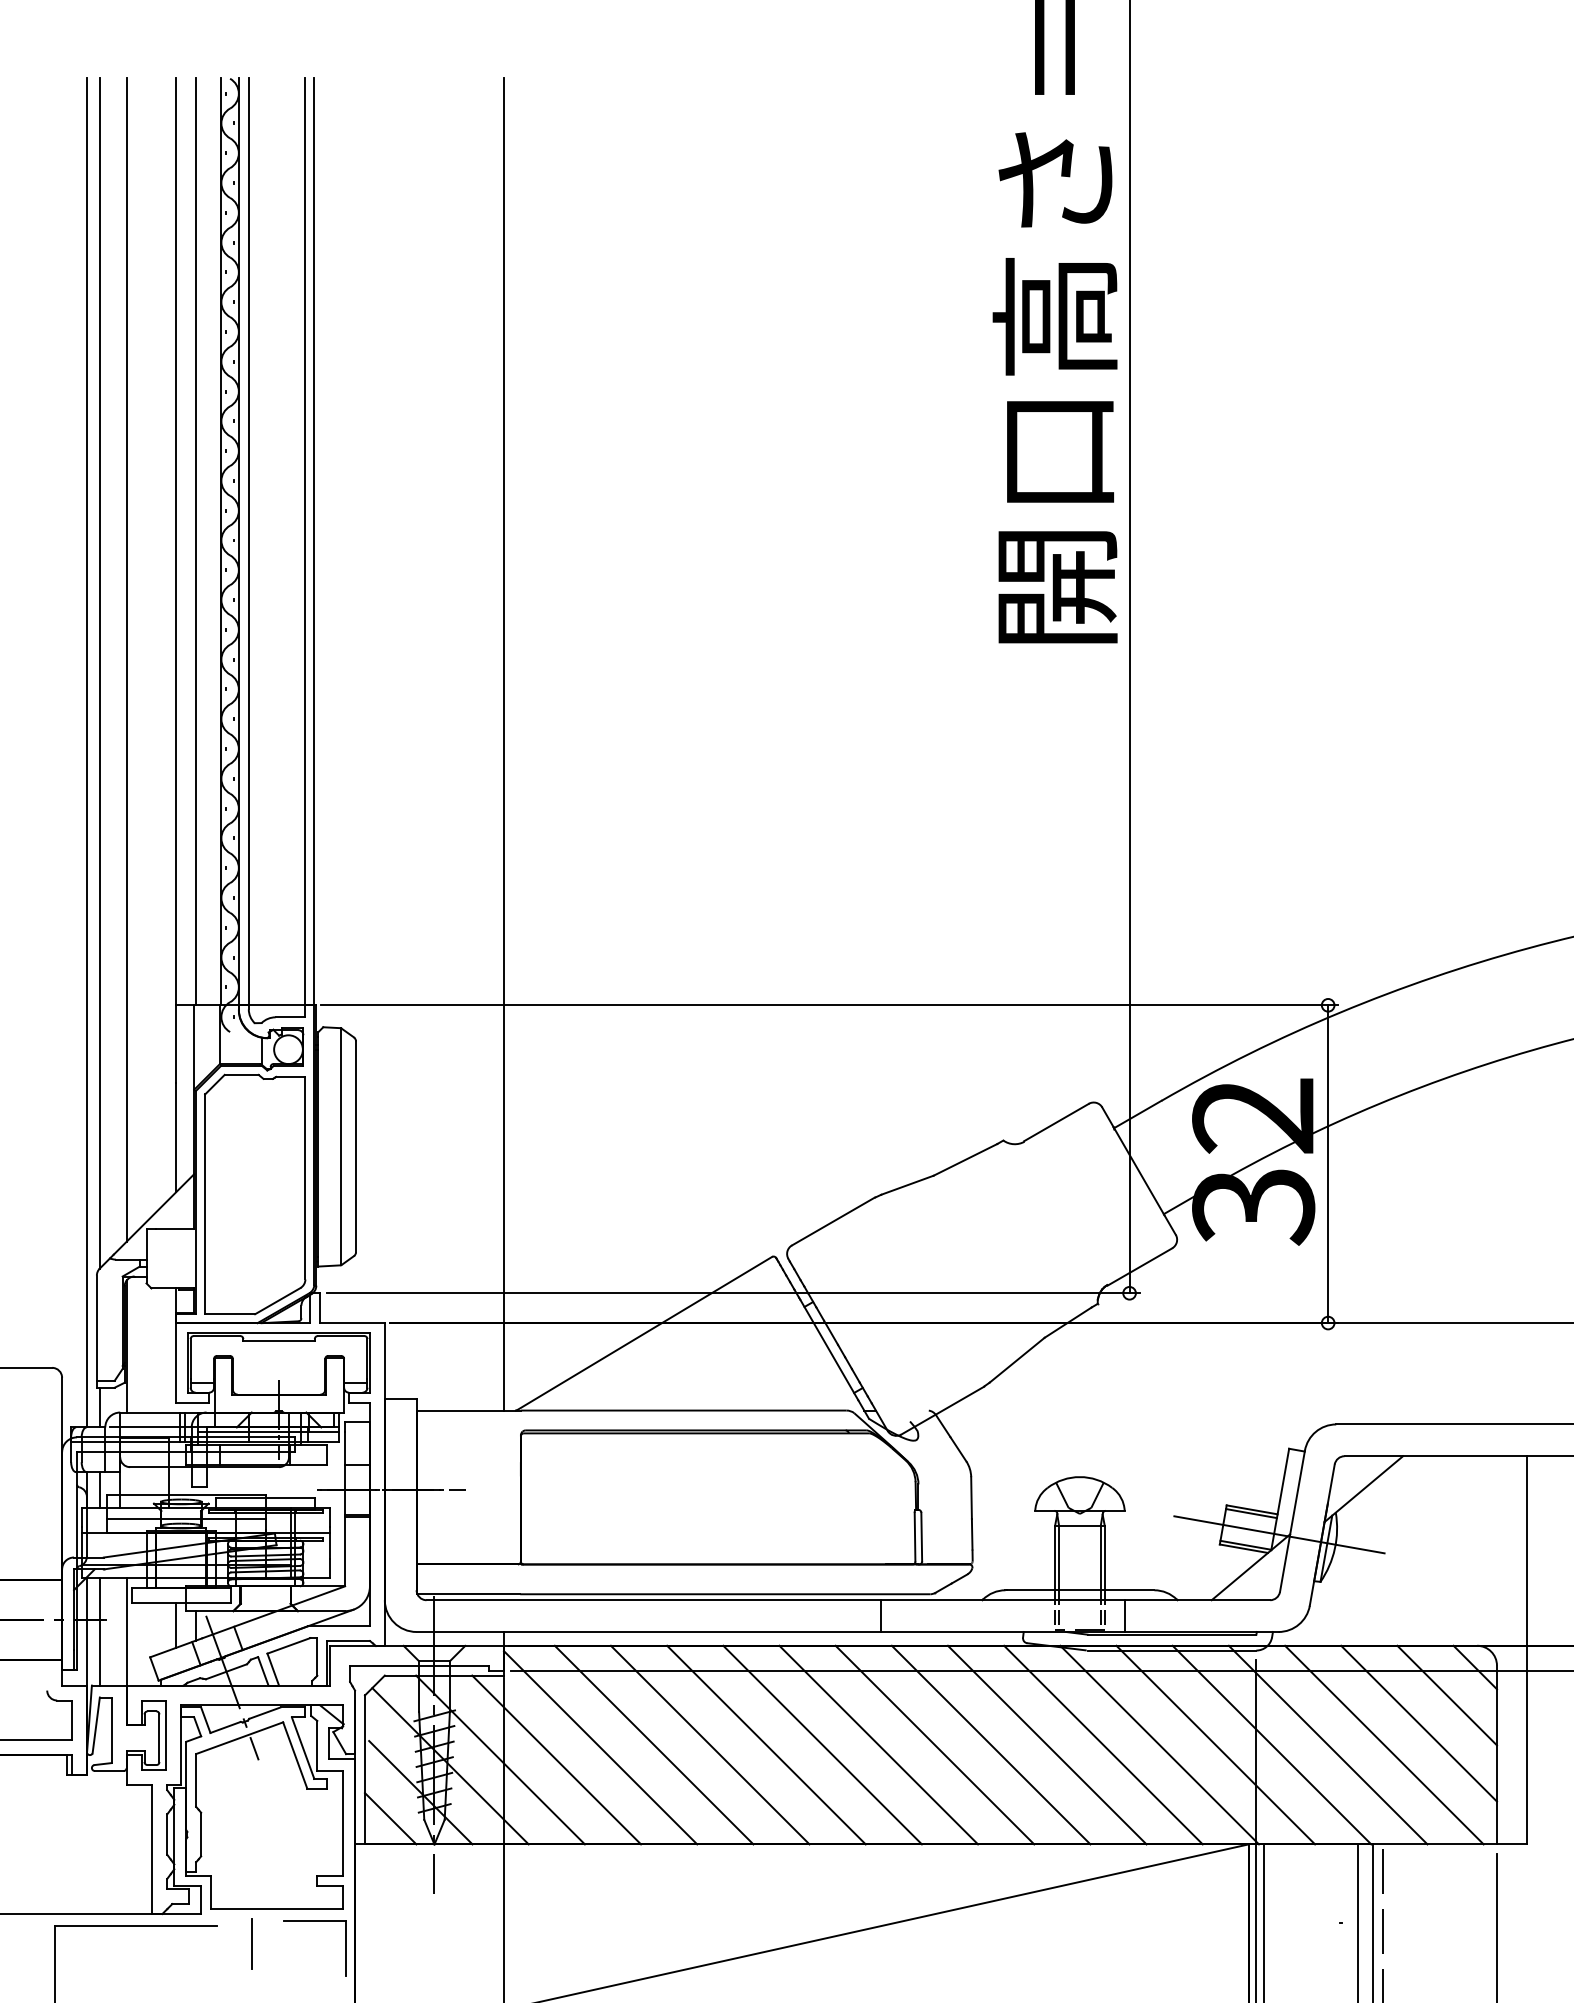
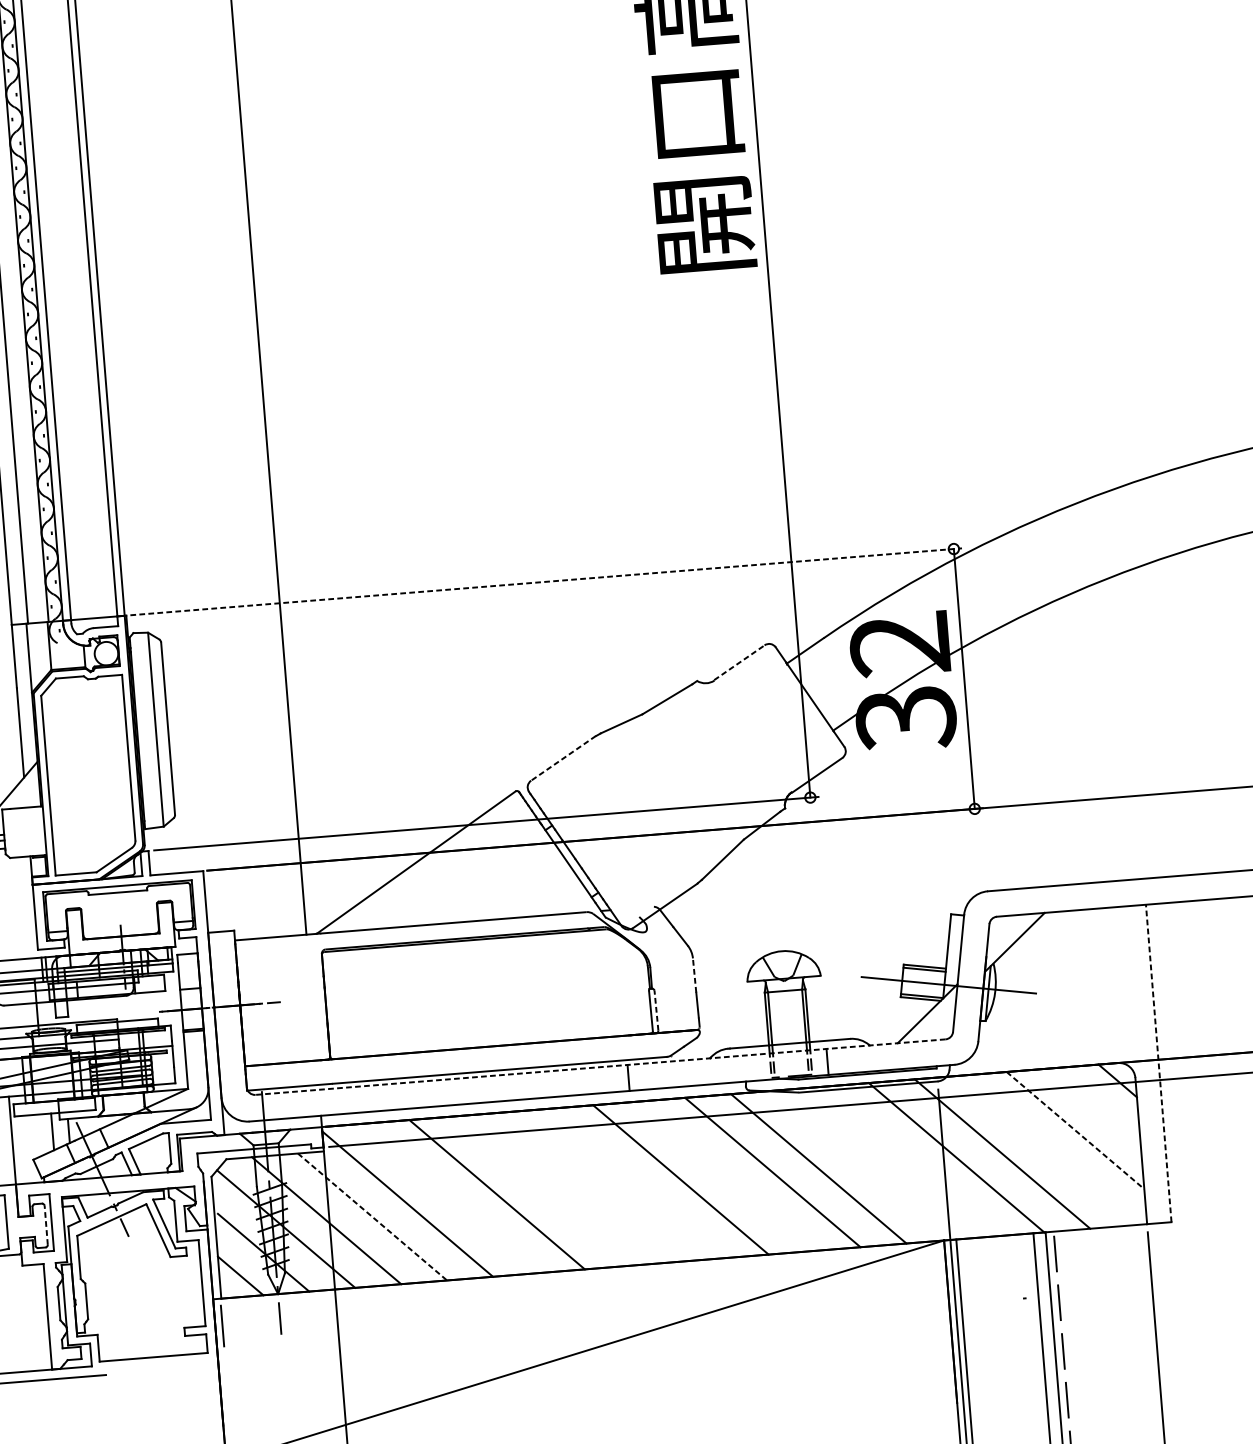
line: (830, 1005) -> (546, 581), solid -> dashed
line: (1056, 1122) -> (739, 662), solid -> dashed
line: (833, 1221) -> (563, 758), solid -> dashed
line: (971, 1498) -> (694, 975), solid -> dashed
line: (921, 1536) -> (656, 1010), solid -> dashed
line: (848, 1600) -> (600, 1067), solid -> dashed
line: (1526, 1649) -> (1158, 1062), solid -> dashed
line: (1446, 1695) -> (1096, 1105), removed
line: (1419, 1724) -> (1075, 1131), solid -> dashed
line: (159, 1738) -> (46, 1225), solid -> dashed
line: (653, 1744) -> (450, 1197), removed
line: (766, 1744) -> (543, 1190), removed
line: (822, 1744) -> (588, 1186), removed
line: (878, 1744) -> (634, 1183), removed
line: (990, 1744) -> (726, 1175), removed
line: (1159, 1744) -> (864, 1164), removed
line: (1215, 1744) -> (910, 1160), removed
line: (1384, 1744) -> (1048, 1149), removed
line: (556, 1760) -> (372, 1217), solid -> dashed
part: (314, 1921) -> (185, 1365), removed
line: (251, 1943) -> (222, 1325), moved

